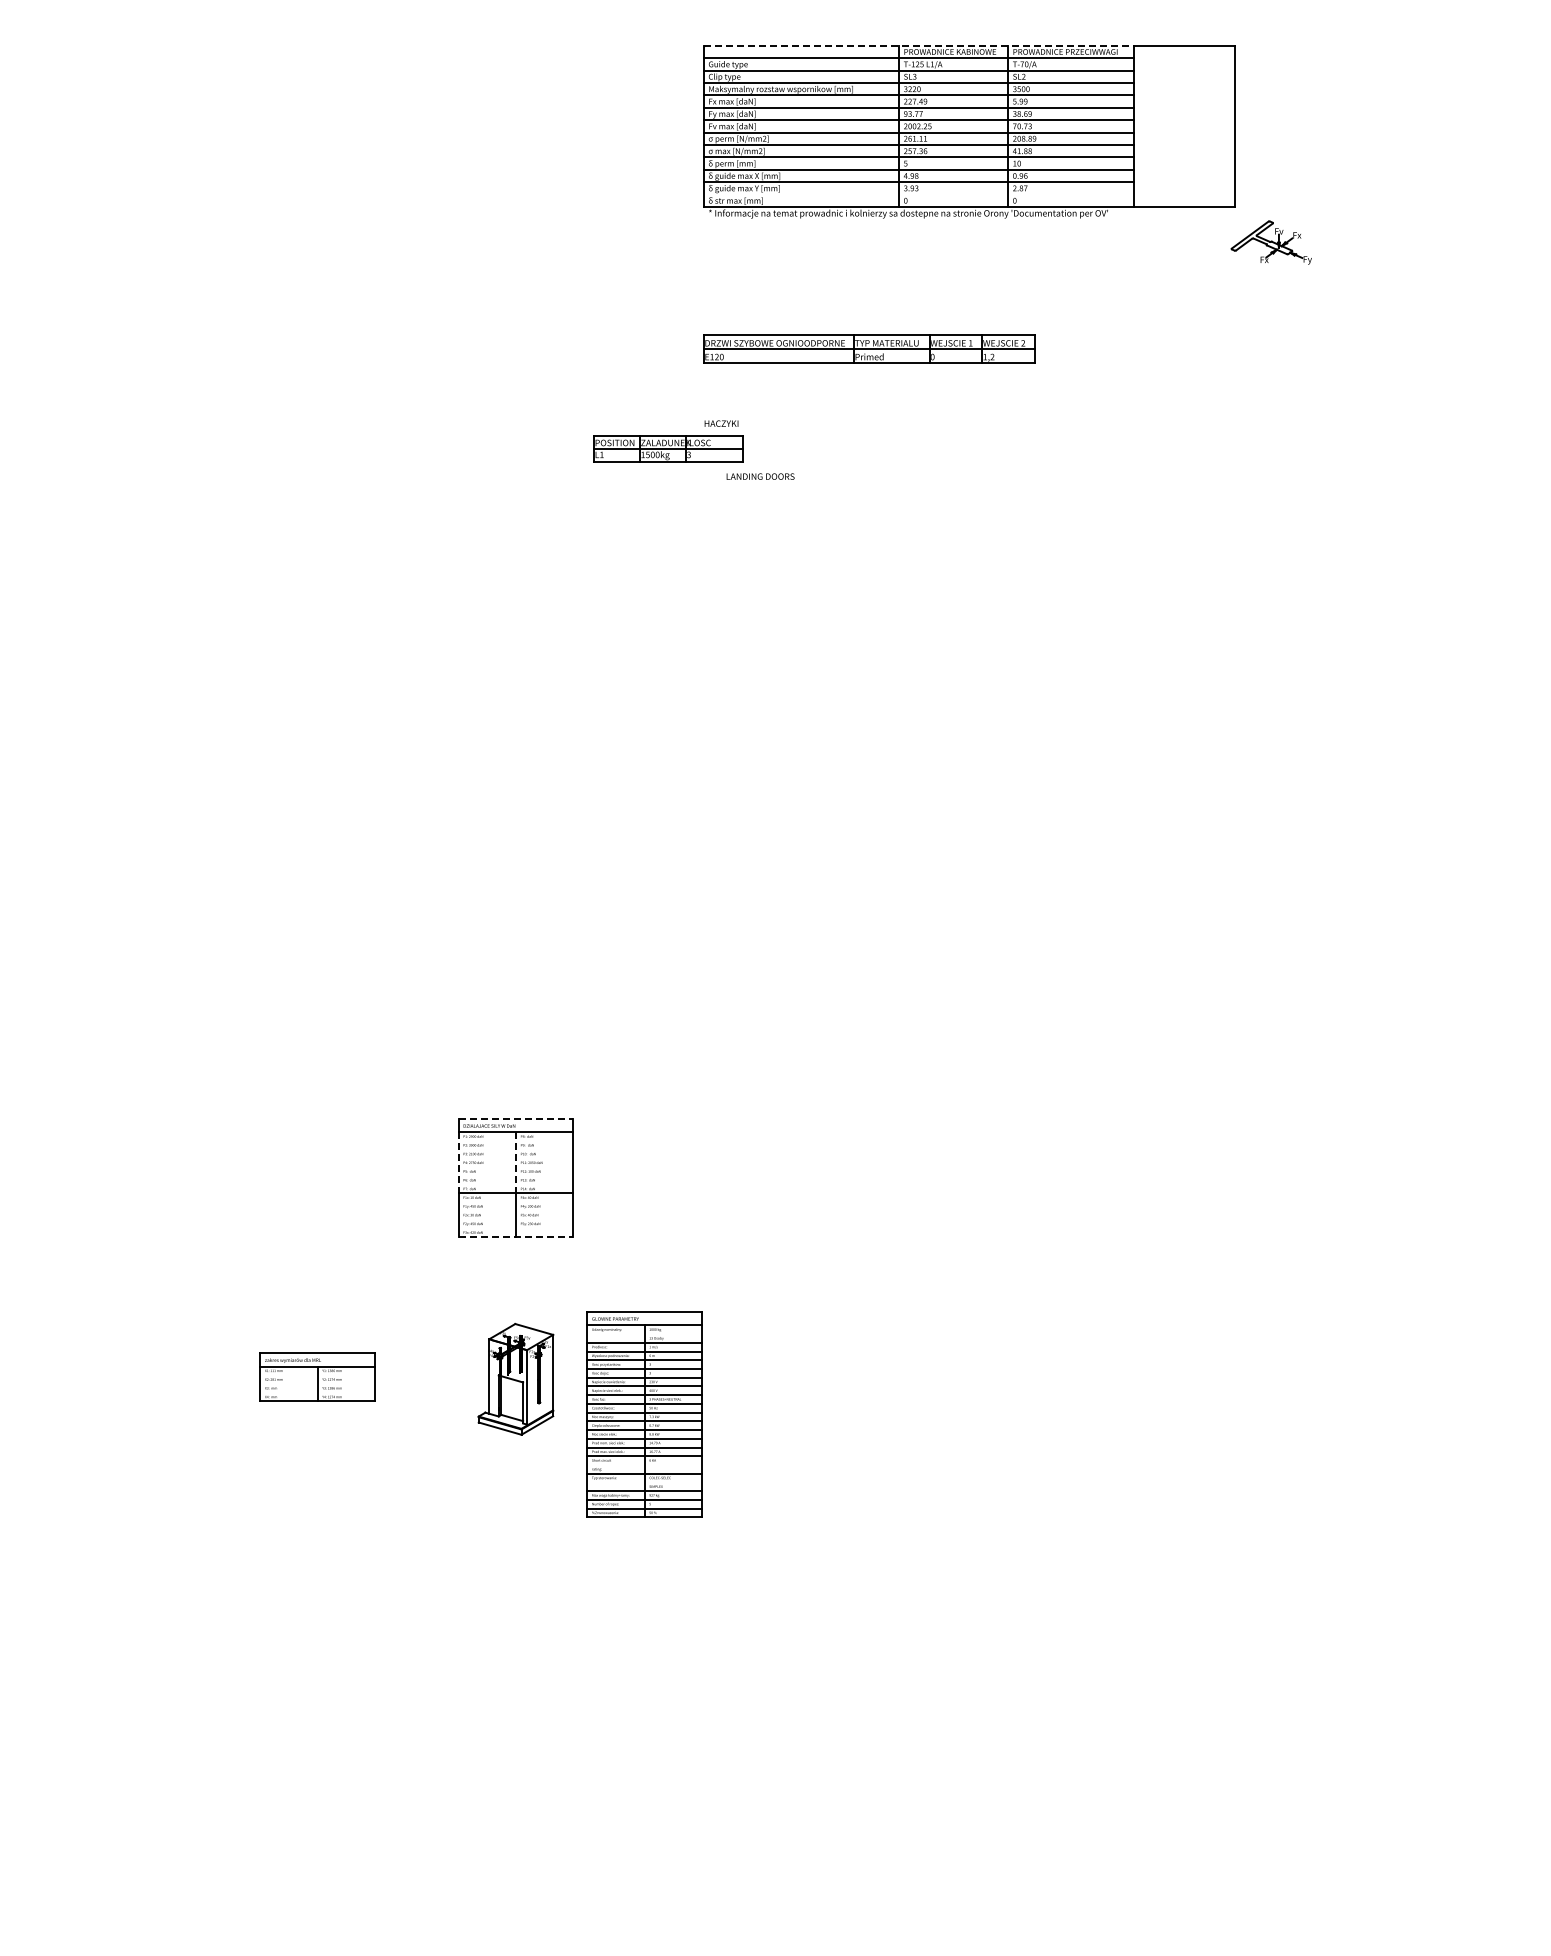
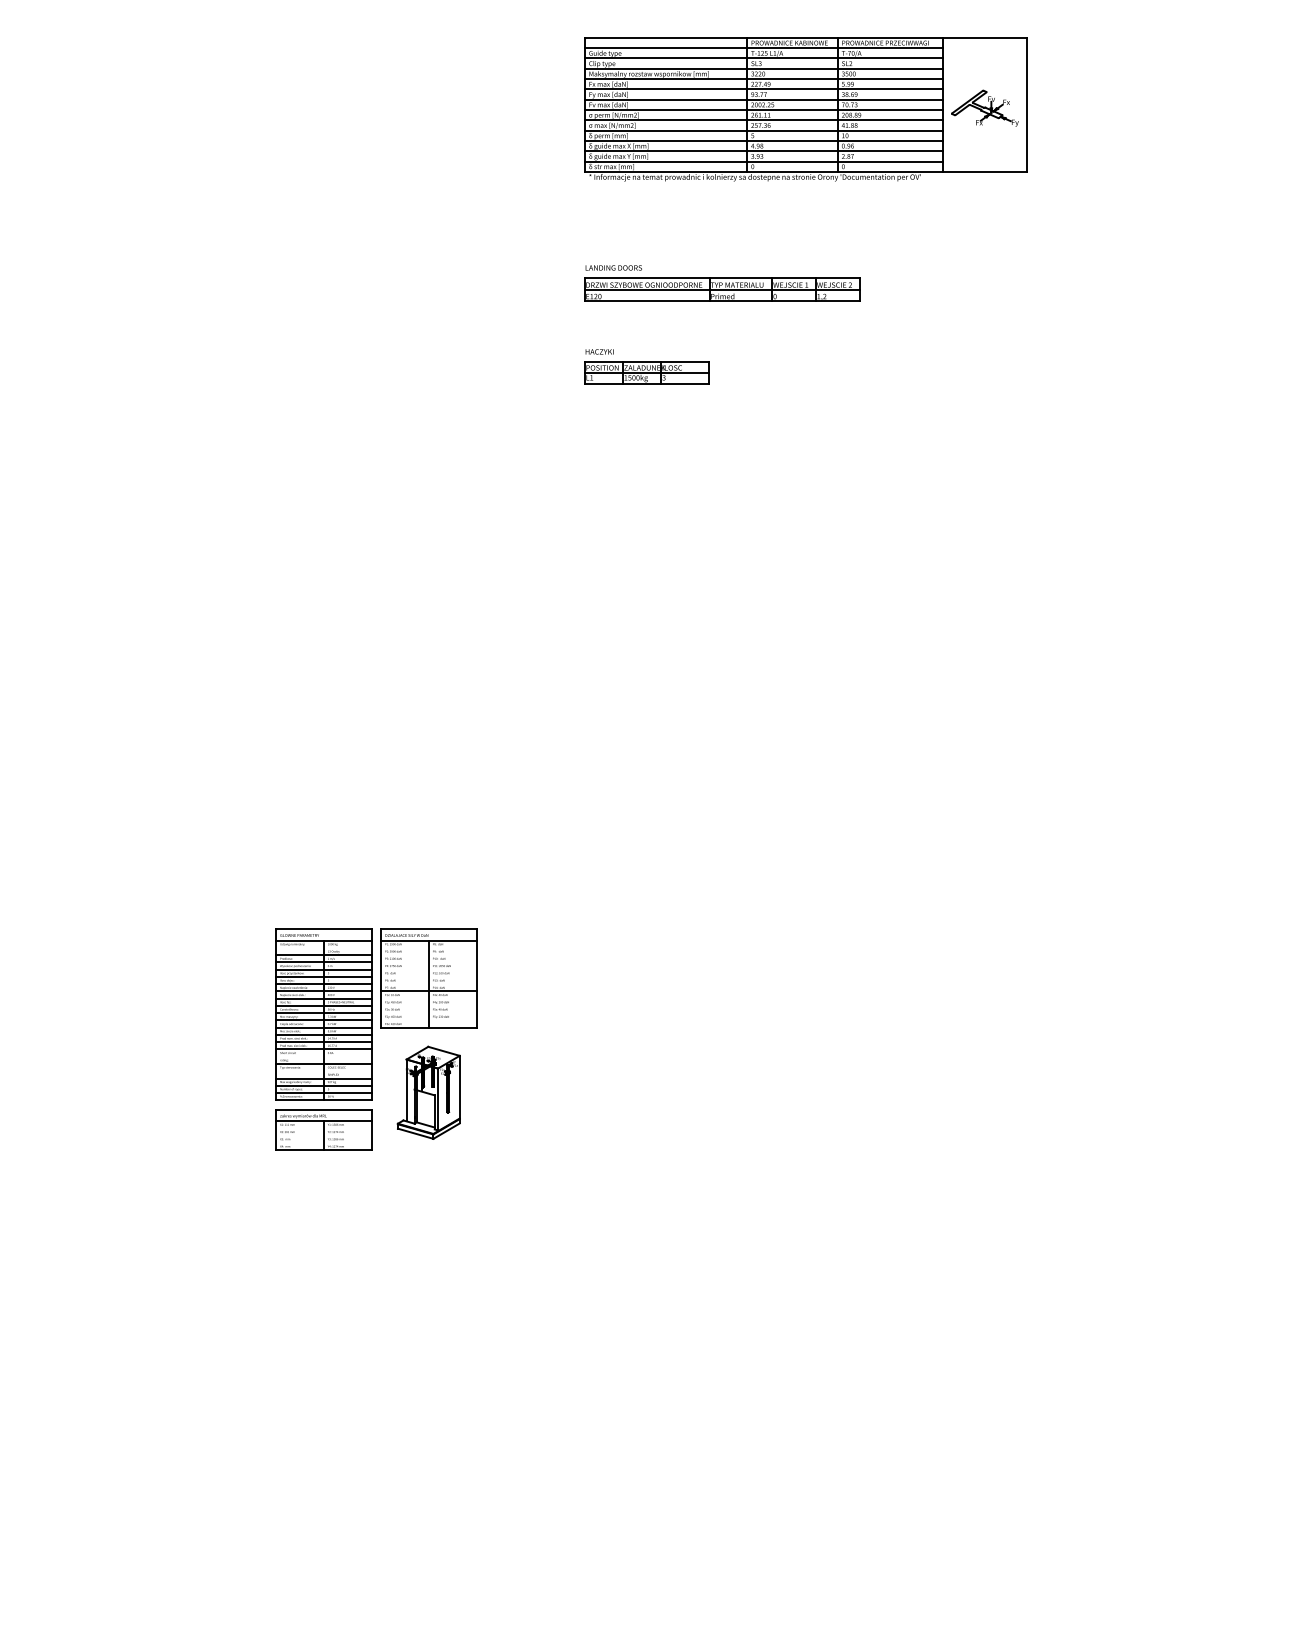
line: (919, 45) -> (764, 37), dashed -> solid
line: (918, 194) -> (763, 161), added
part: (1270, 242) -> (984, 108), moved
part: (668, 448) -> (646, 372), moved
text: (760, 476) -> (613, 267), moved
line: (516, 1118) -> (429, 929), dashed -> solid
line: (458, 1162) -> (381, 965), dashed -> solid
line: (515, 1162) -> (428, 965), dashed -> solid
line: (516, 1237) -> (429, 1028), dashed -> solid
part: (317, 1376) -> (323, 1129), moved
part: (515, 1379) -> (428, 1092), moved
part: (644, 1414) -> (323, 1014), moved

